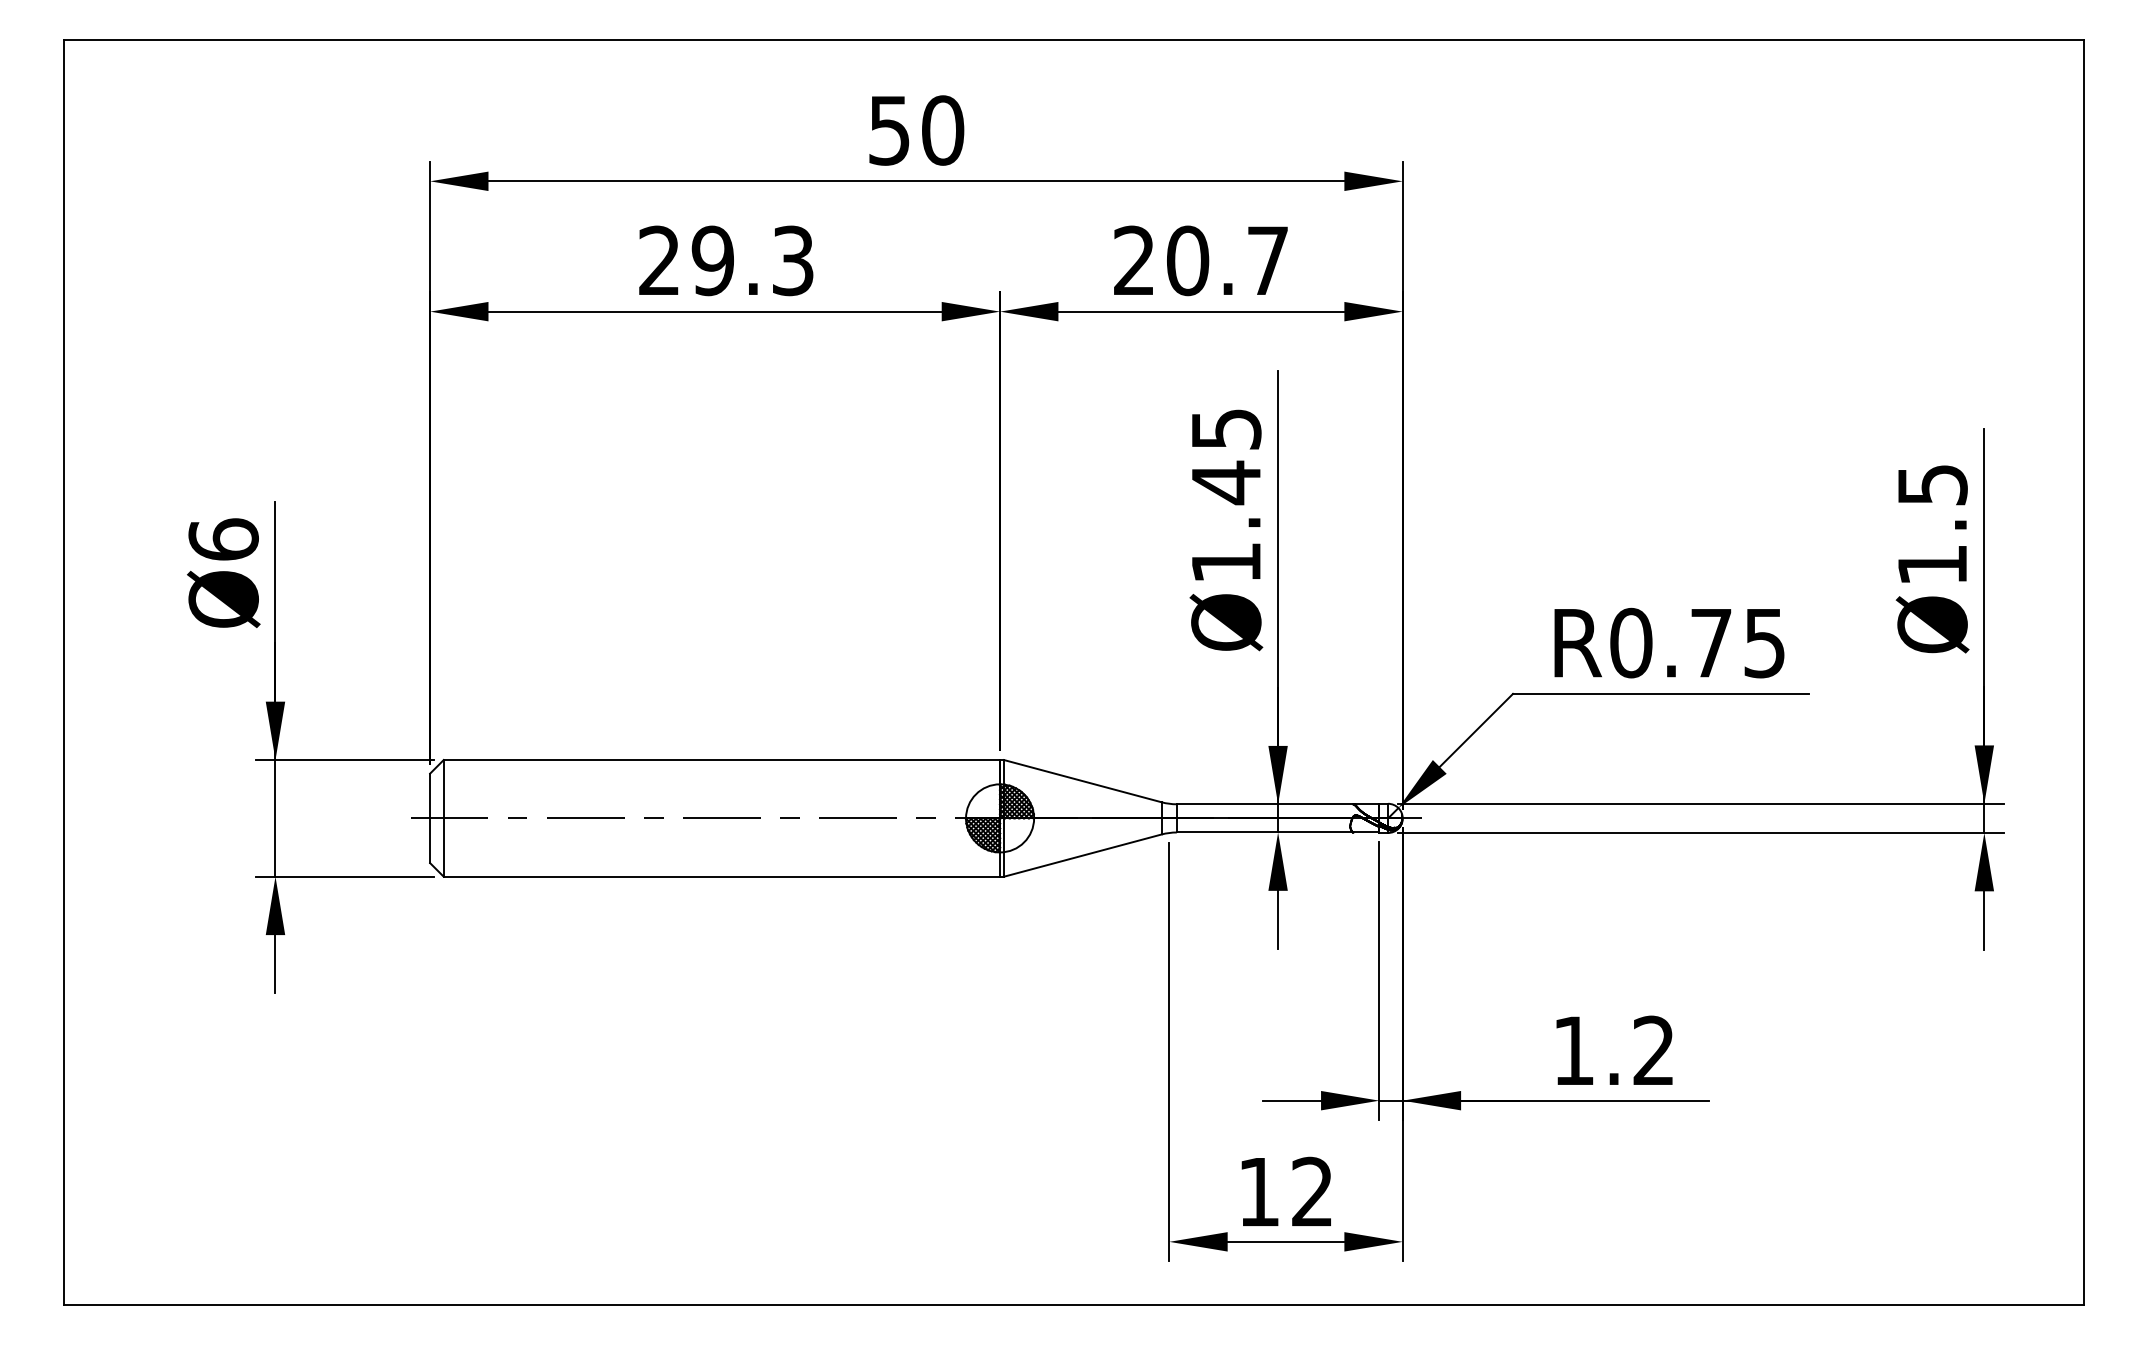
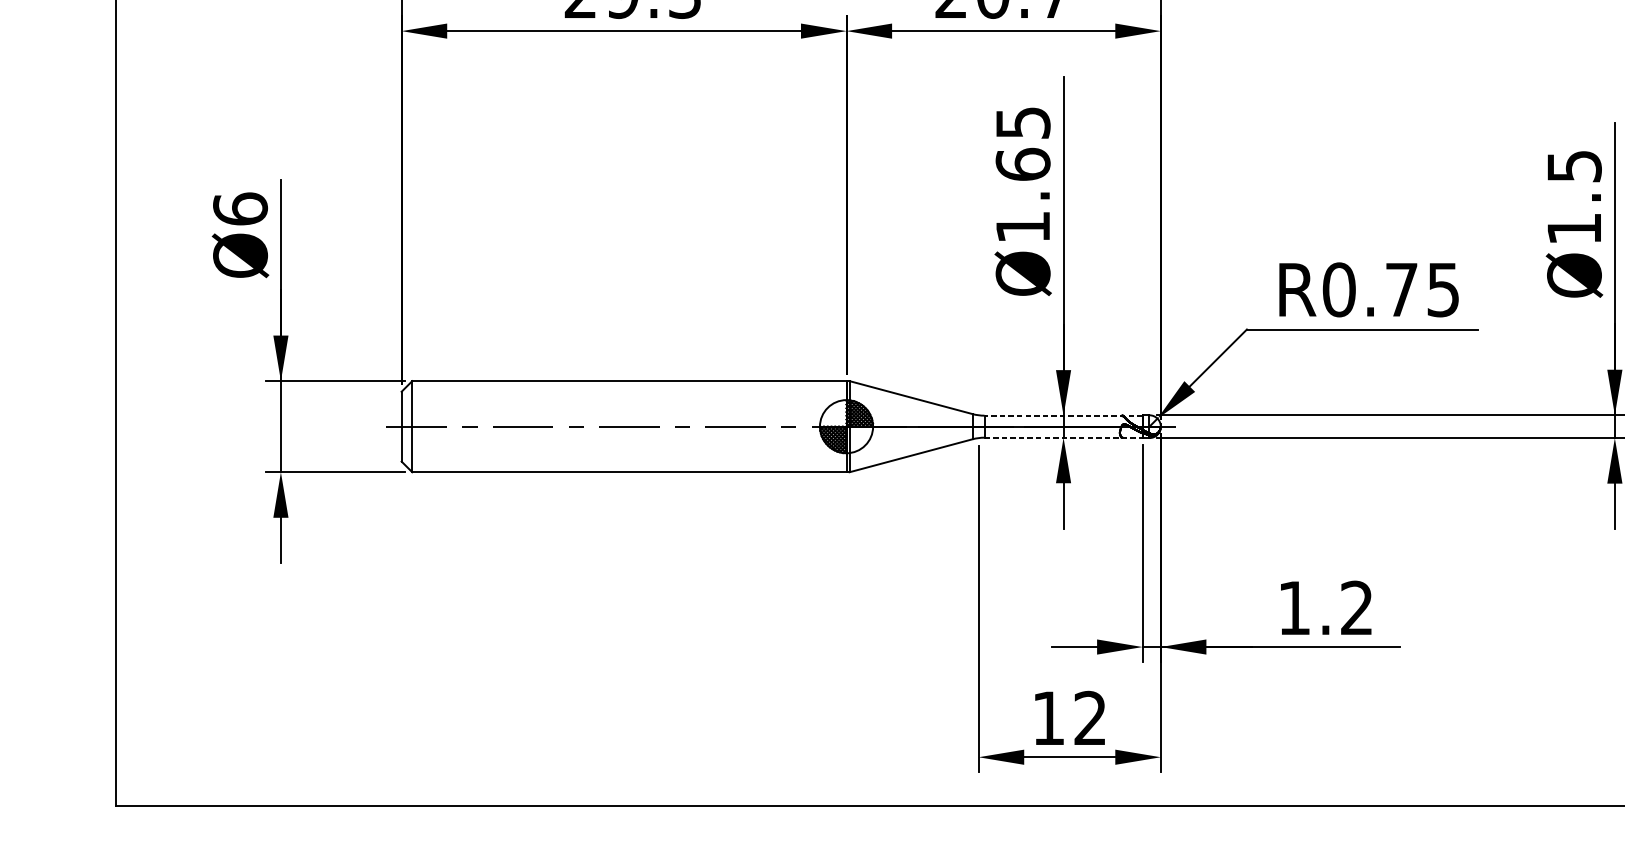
text: (1226, 482) -> (1023, 164), Ø1.45 -> Ø1.65
line: (1277, 804) -> (1063, 415), solid -> dashed
line: (1278, 832) -> (1063, 437), solid -> dashed

